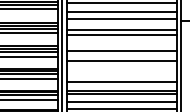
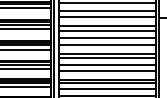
line: (122, 44) -> (107, 38), added
line: (122, 65) -> (107, 57), added
line: (122, 73) -> (107, 64), added

